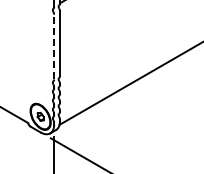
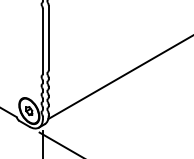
line: (54, 46) -> (43, 40), dashed -> solid

